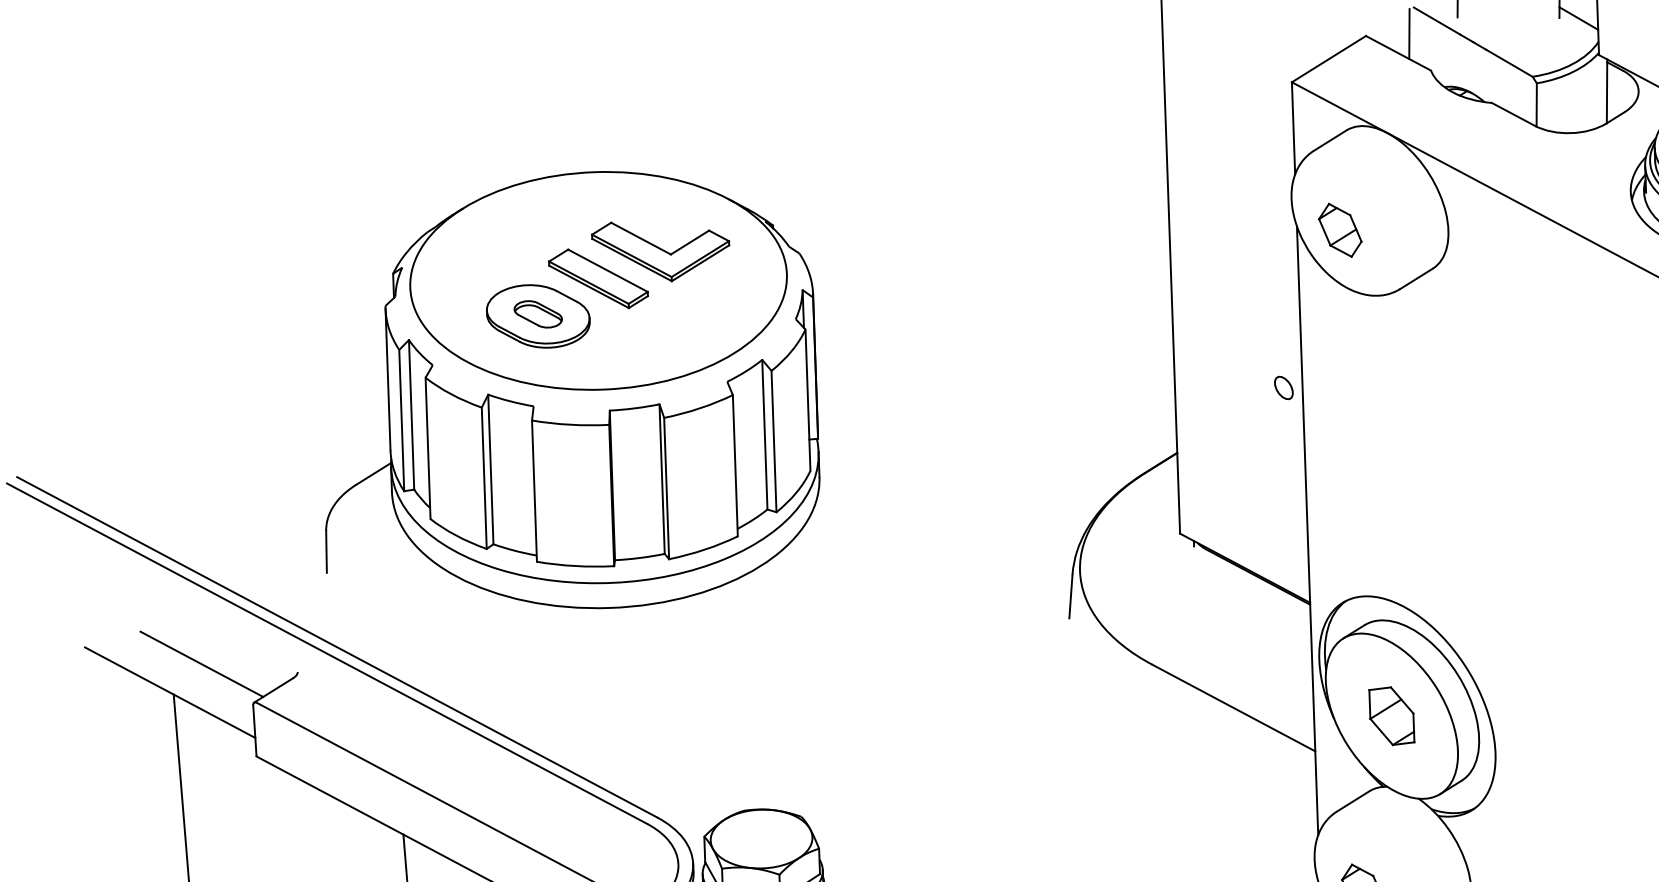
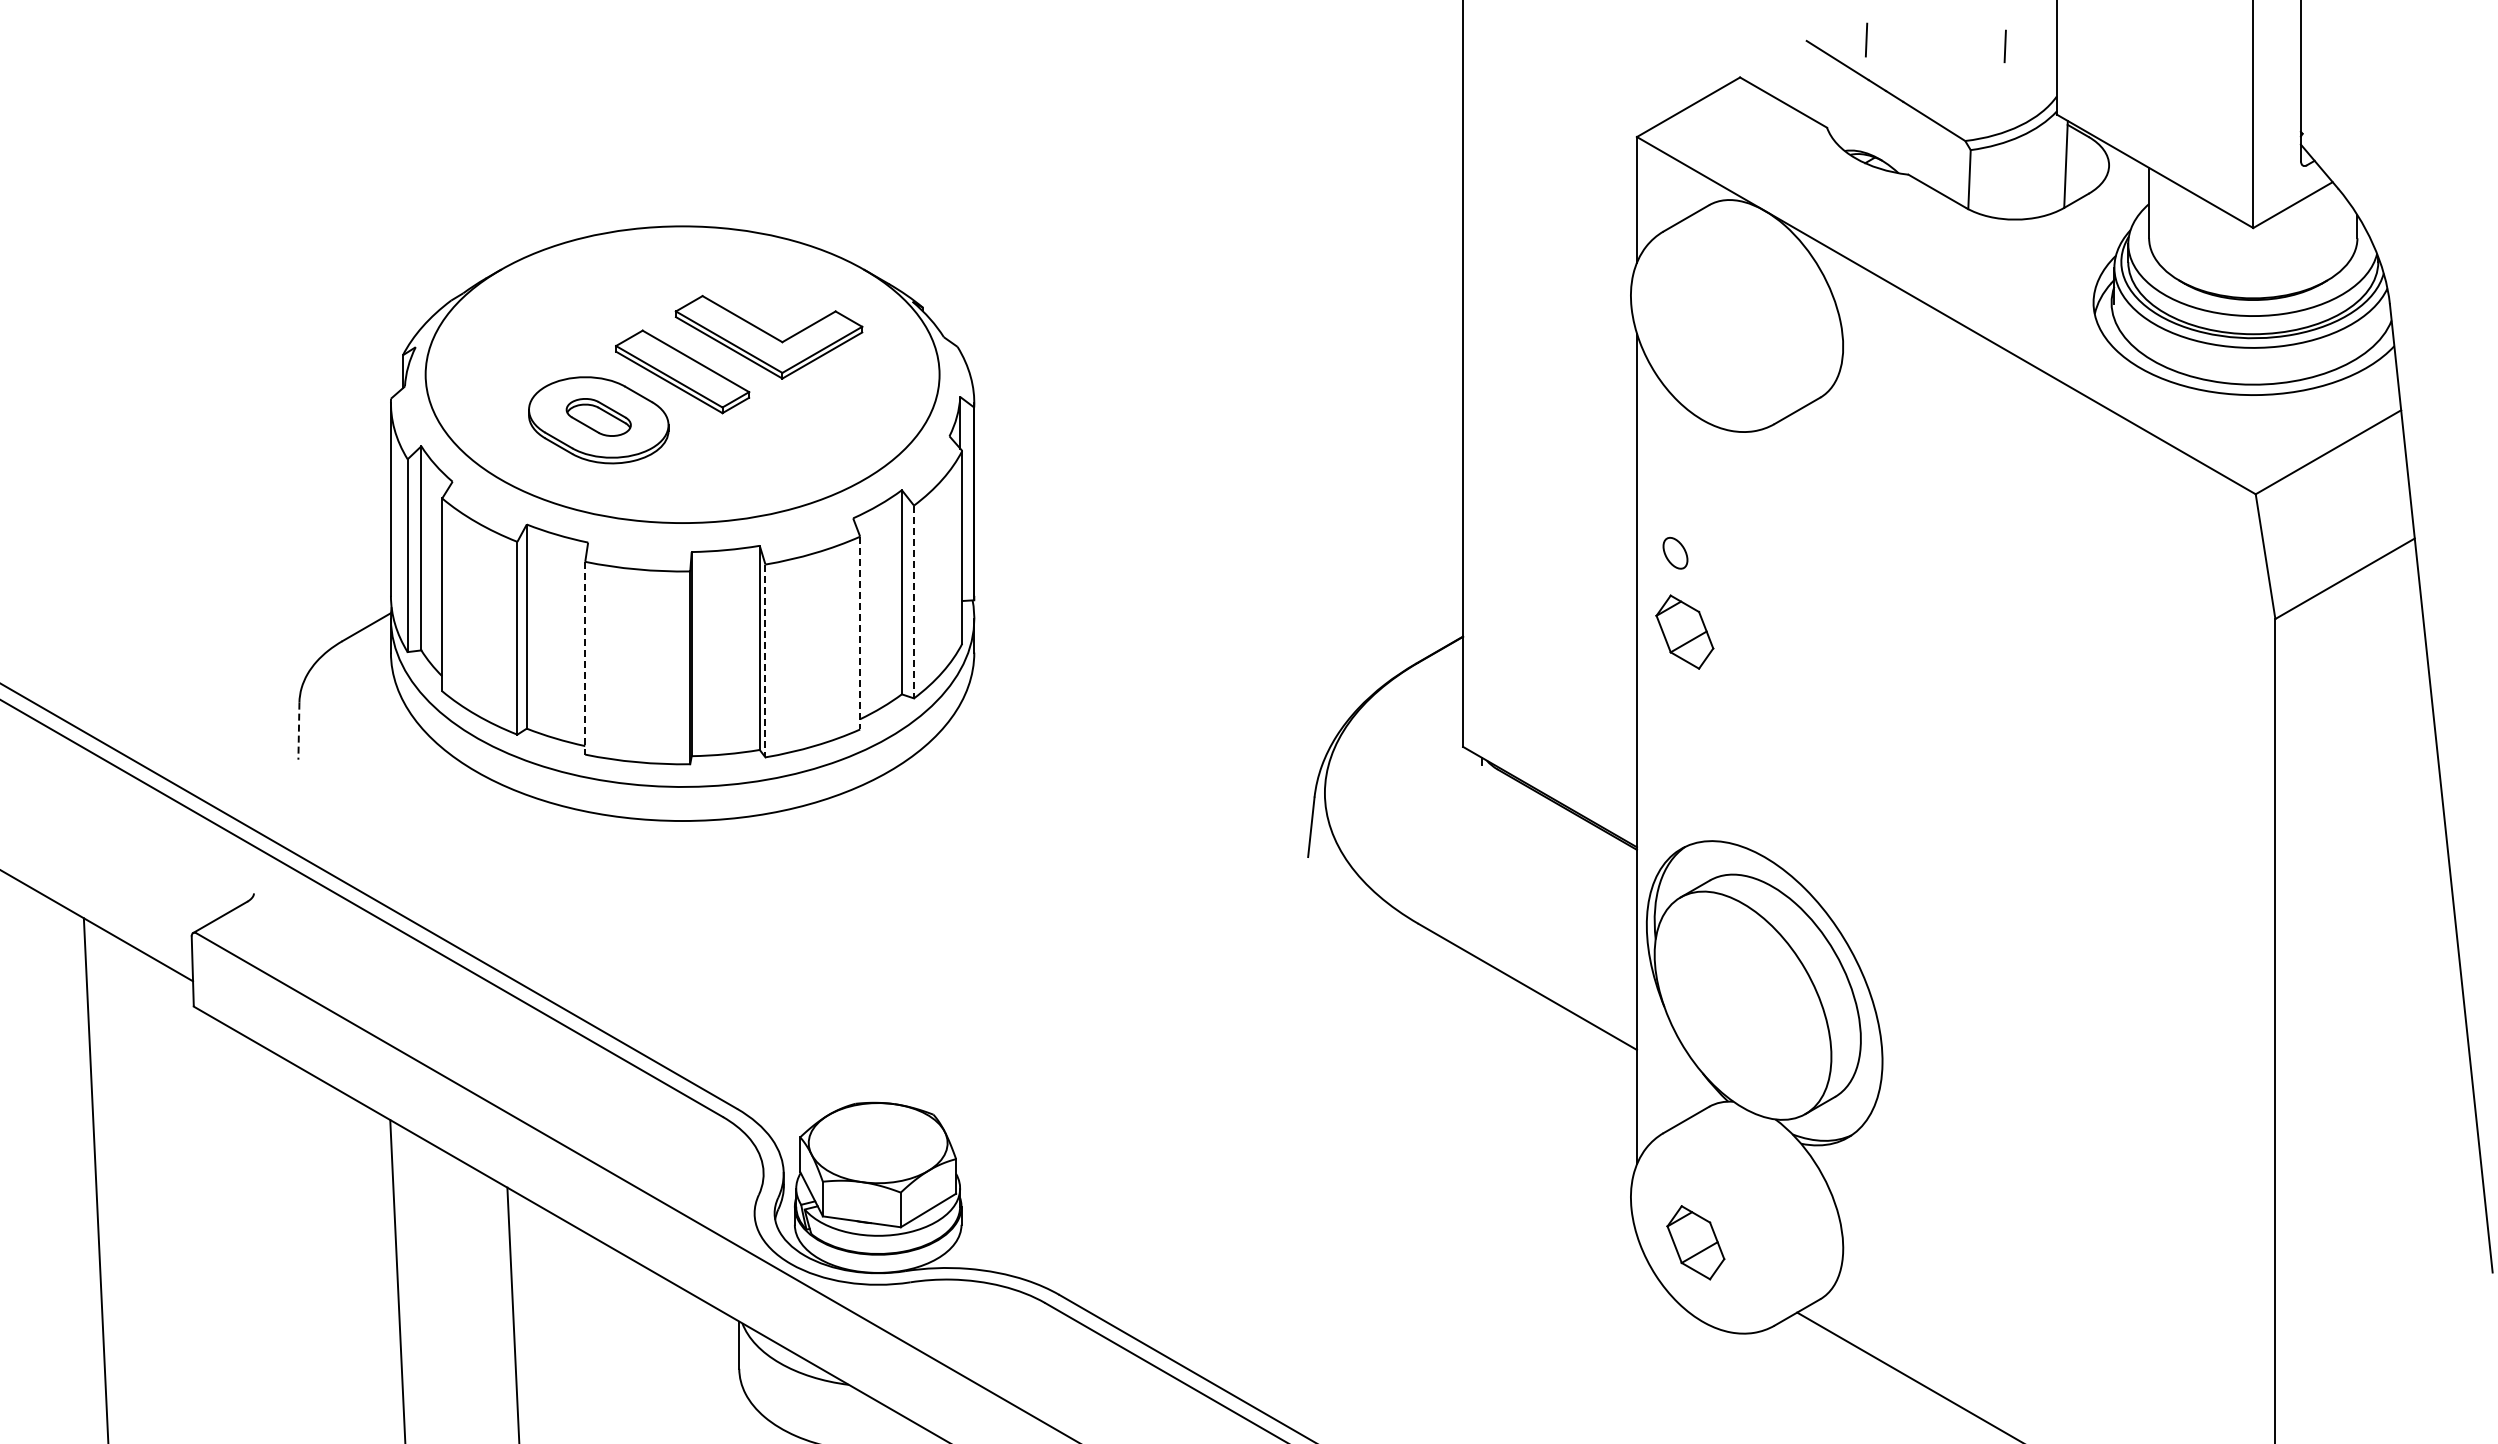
line: (1578, 18) -> (2030, 63), removed
line: (1409, 33) -> (1799, 76), removed
part: (1340, 229) -> (1684, 631), moved
part: (1283, 388) -> (1675, 553), moved
line: (774, 441) -> (914, 602), solid -> dashed
line: (735, 465) -> (860, 633), solid -> dashed
line: (666, 488) -> (765, 661), solid -> dashed
line: (534, 491) -> (585, 658), solid -> dashed
line: (326, 552) -> (298, 731), solid -> dashed
line: (201, 664) -> (123, 878), removed
part: (1391, 716) -> (1742, 1005), removed

